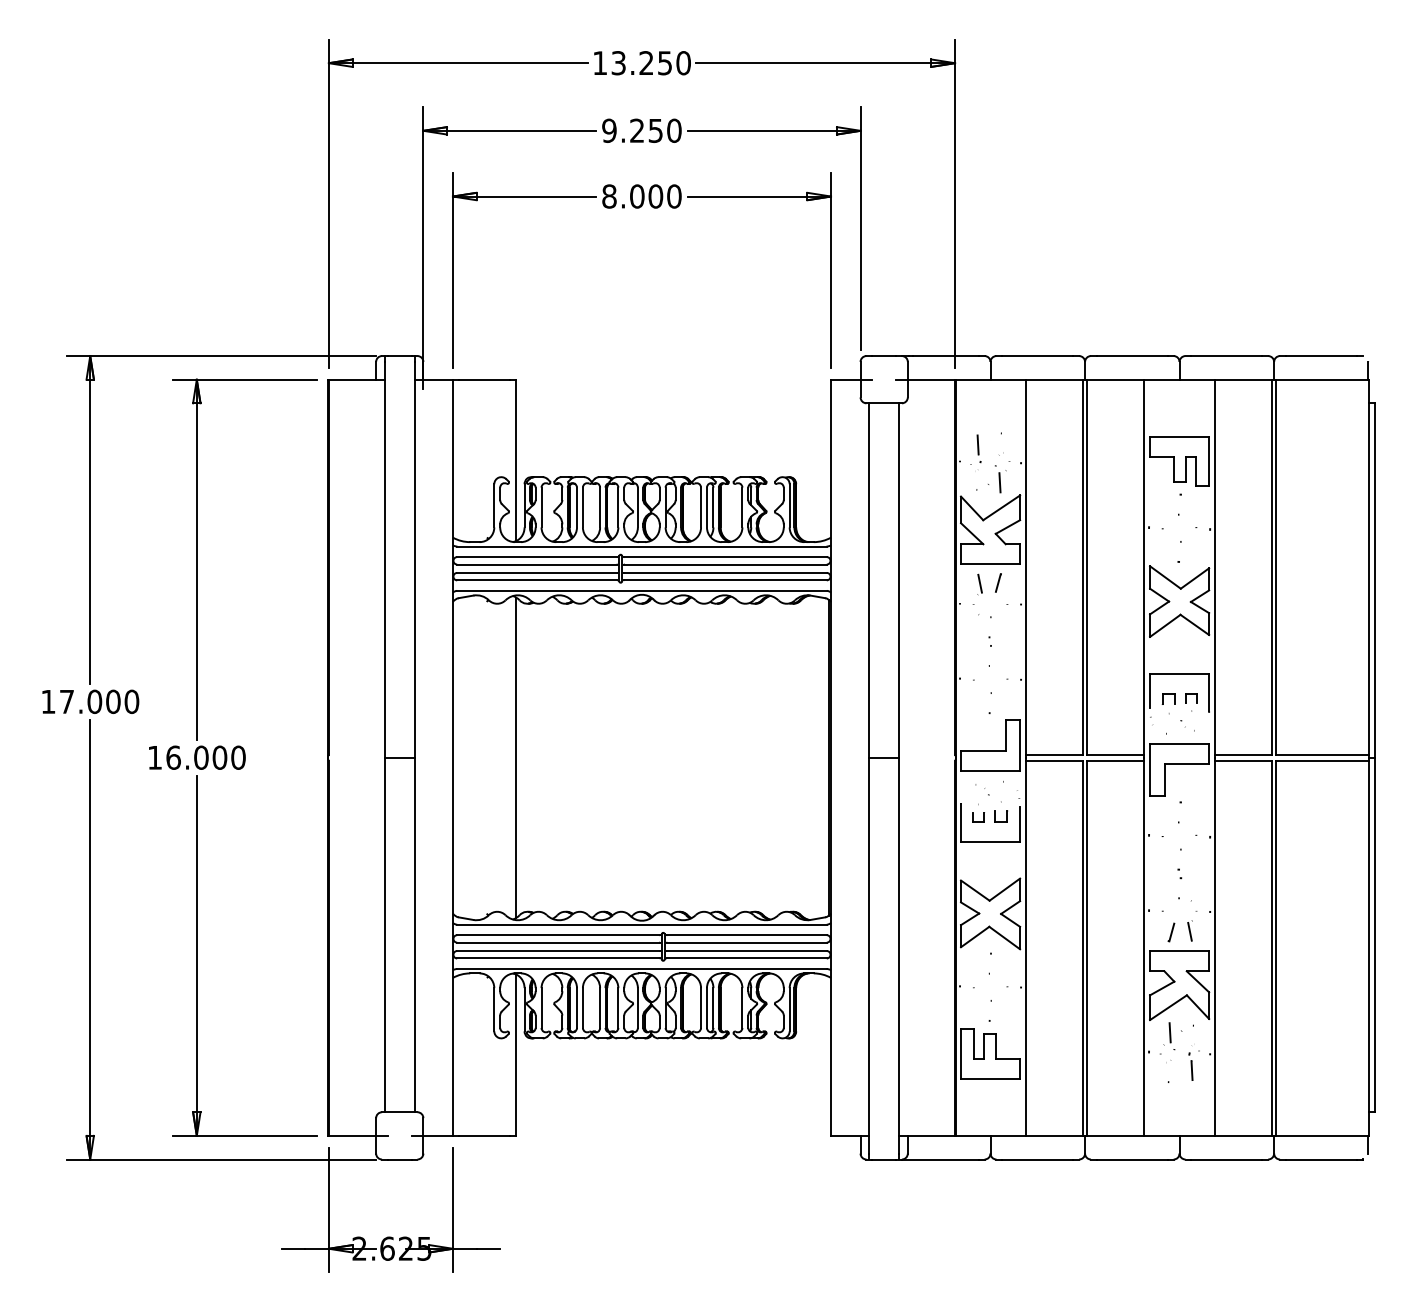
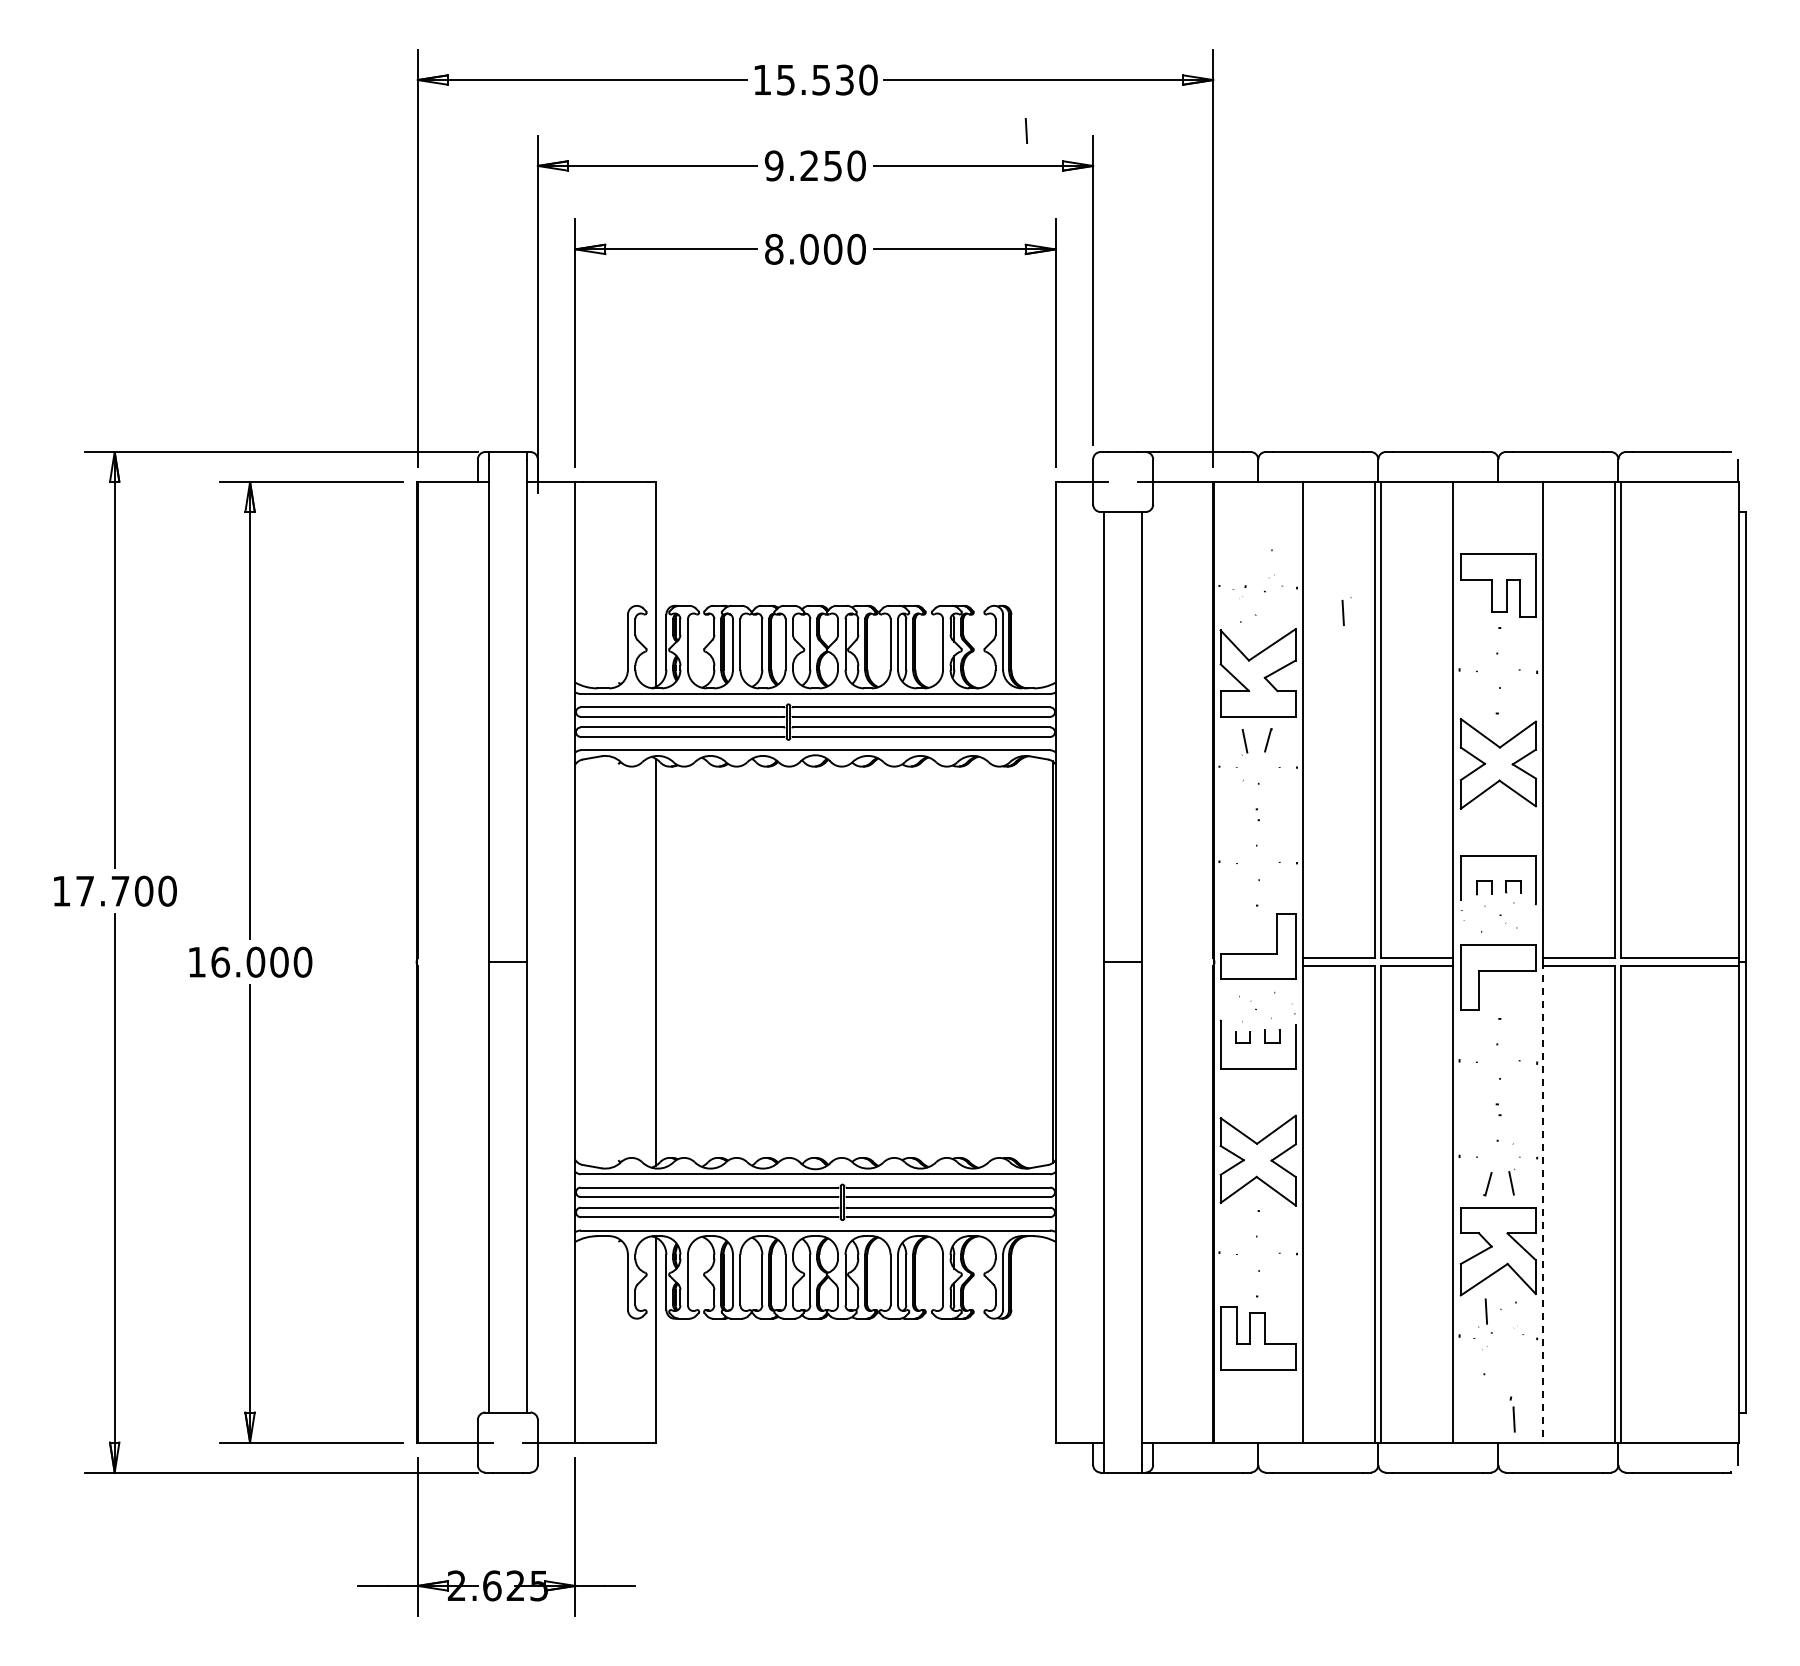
text: (641, 62) -> (815, 79), 13.250 -> 15.530
line: (977, 444) -> (1025, 130), moved
part: (1002, 481) -> (1346, 611), moved
text: (94, 701) -> (120, 890), 17.000 -> 17.700
line: (1215, 946) -> (1543, 1202), solid -> dashed
part: (1190, 1066) -> (1512, 1414), moved

